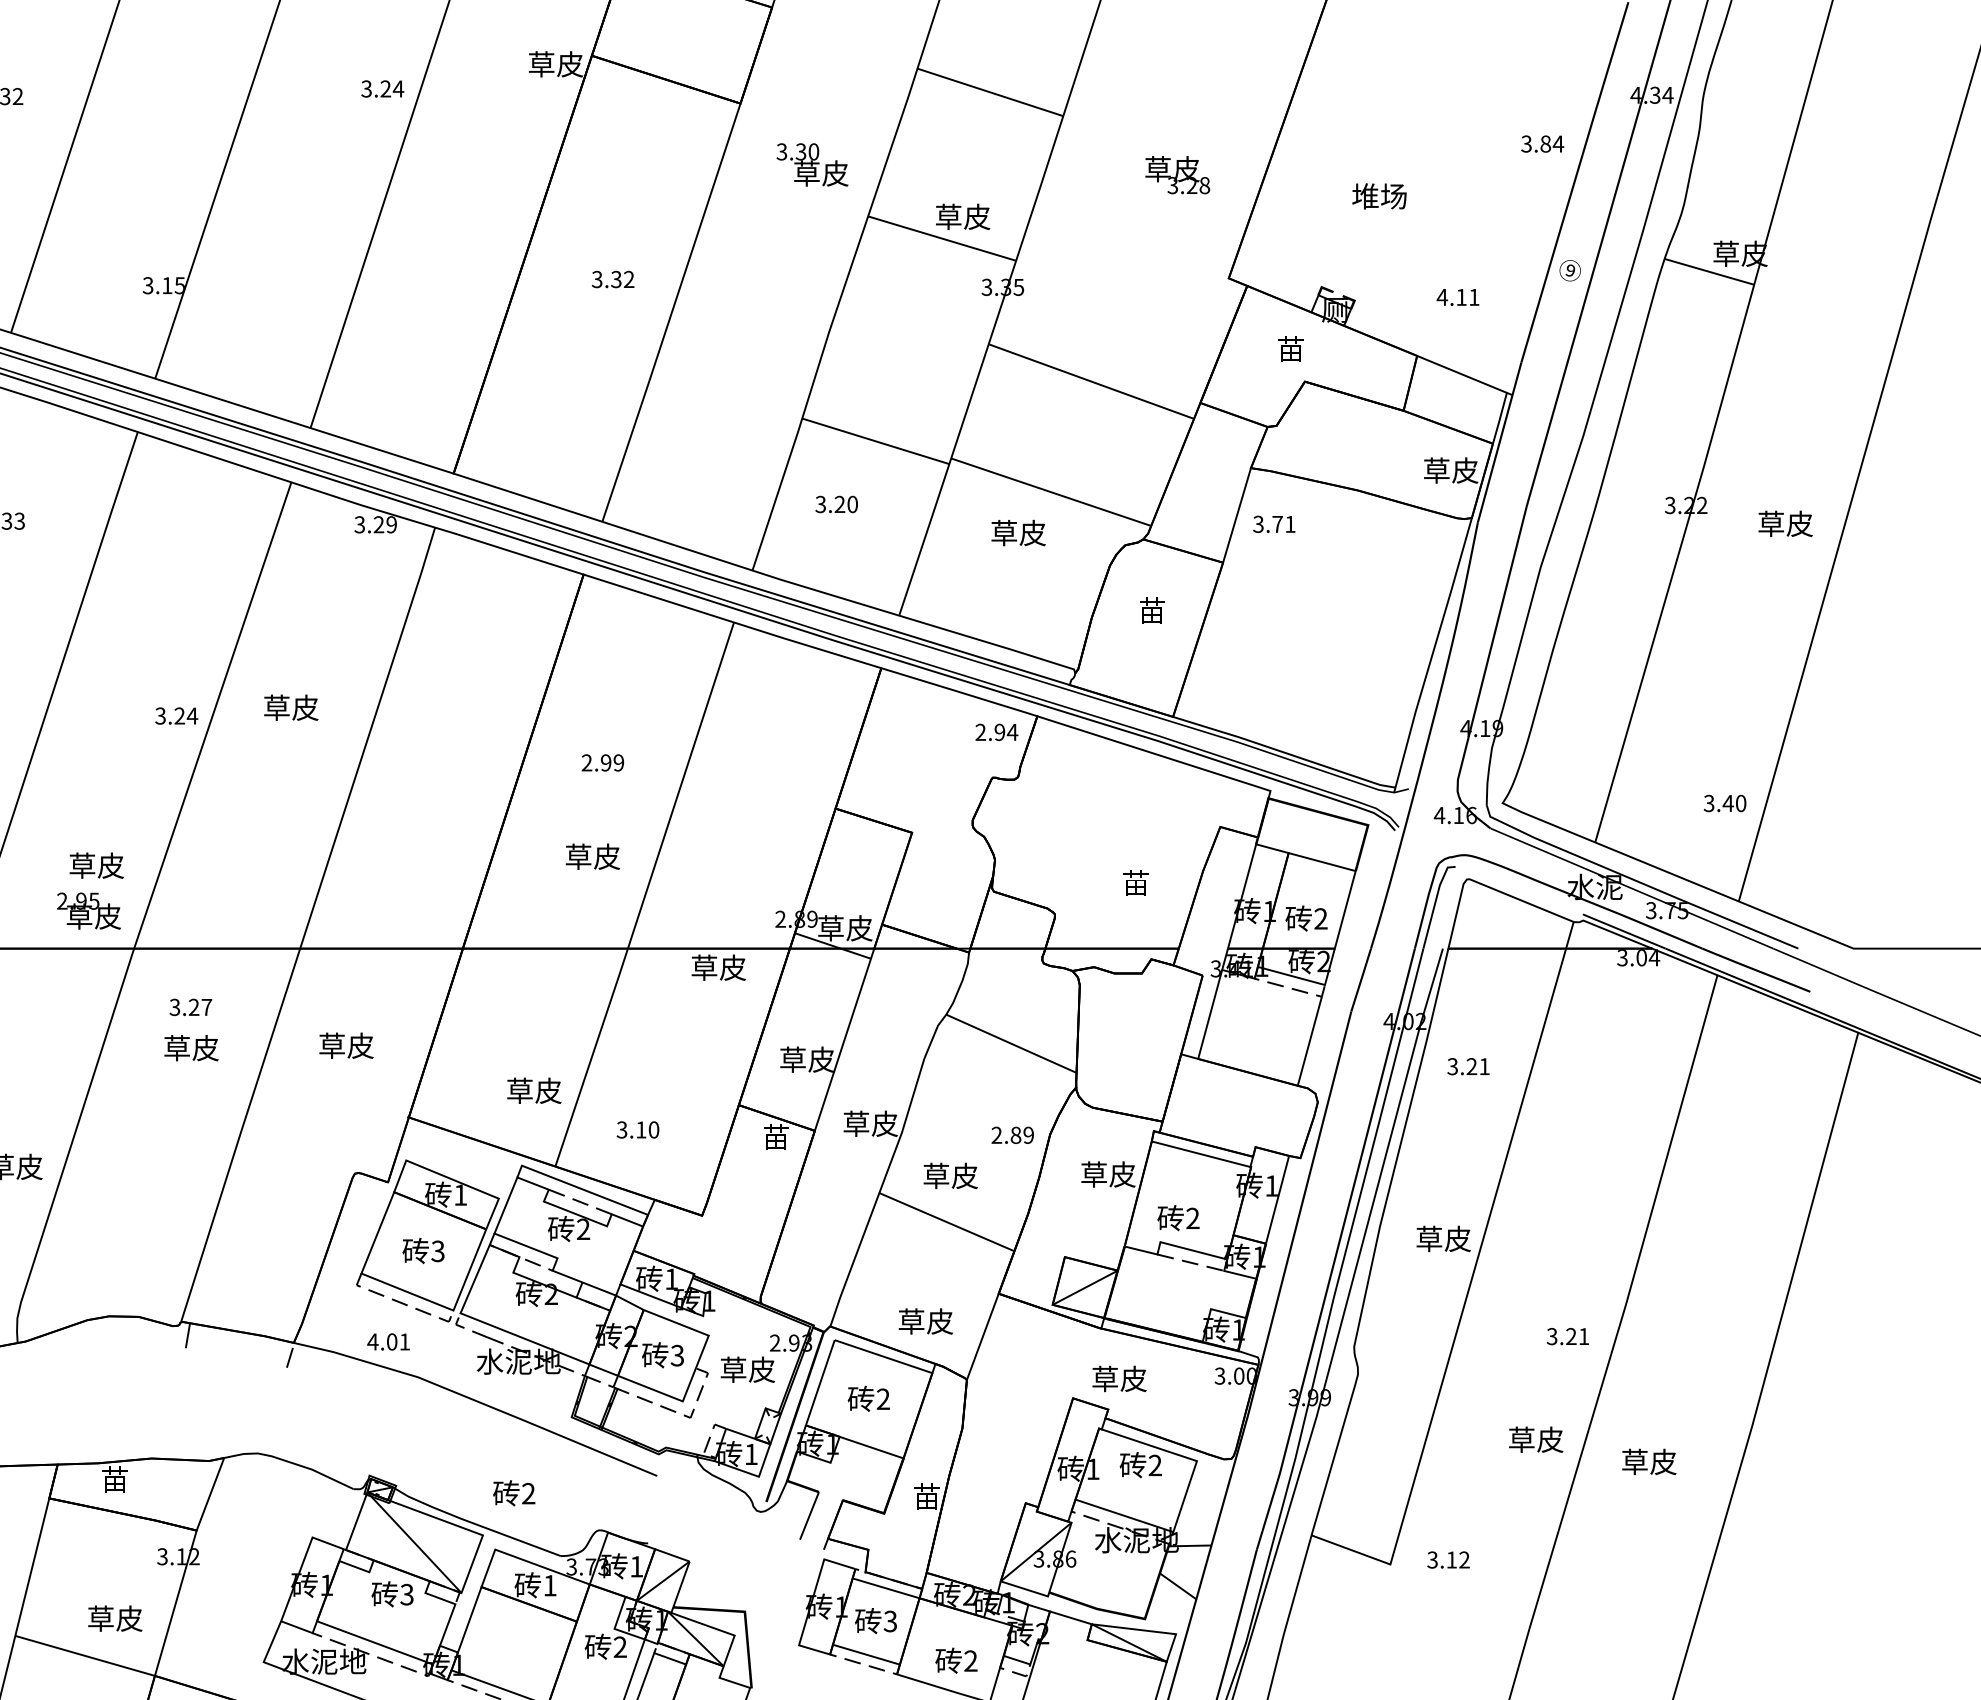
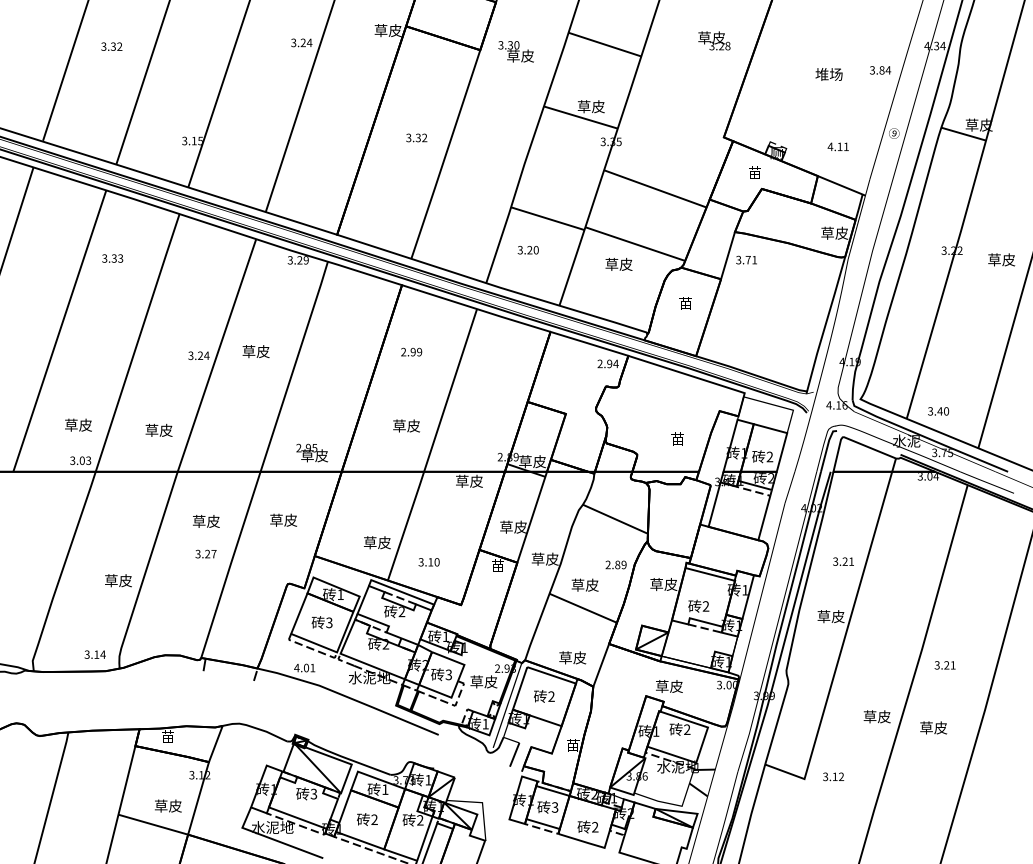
text: (811, 164) -> (515, 51), moved
text: (1177, 174) -> (714, 40), moved
text: (1378, 196) -> (828, 74), moved
text: (602, 761) -> (411, 351), moved
text: (1725, 803) -> (938, 411), moved
text: (89, 909) -> (312, 452), moved
text: (189, 1006) -> (205, 553), moved
text: (1468, 1066) -> (843, 561), moved
text: (1566, 1336) -> (944, 665), moved
text: (514, 1493) -> (367, 819), moved

